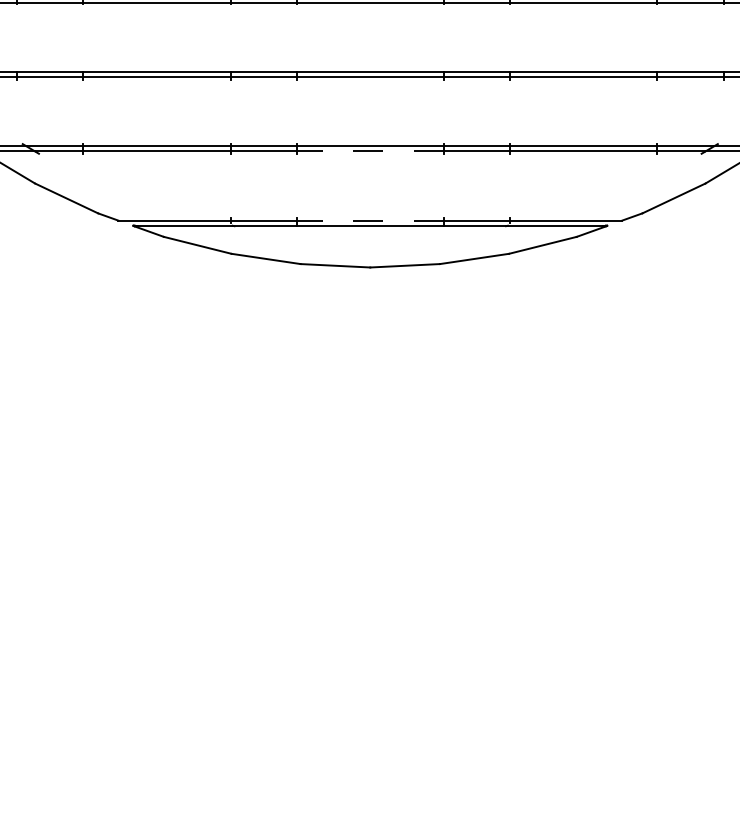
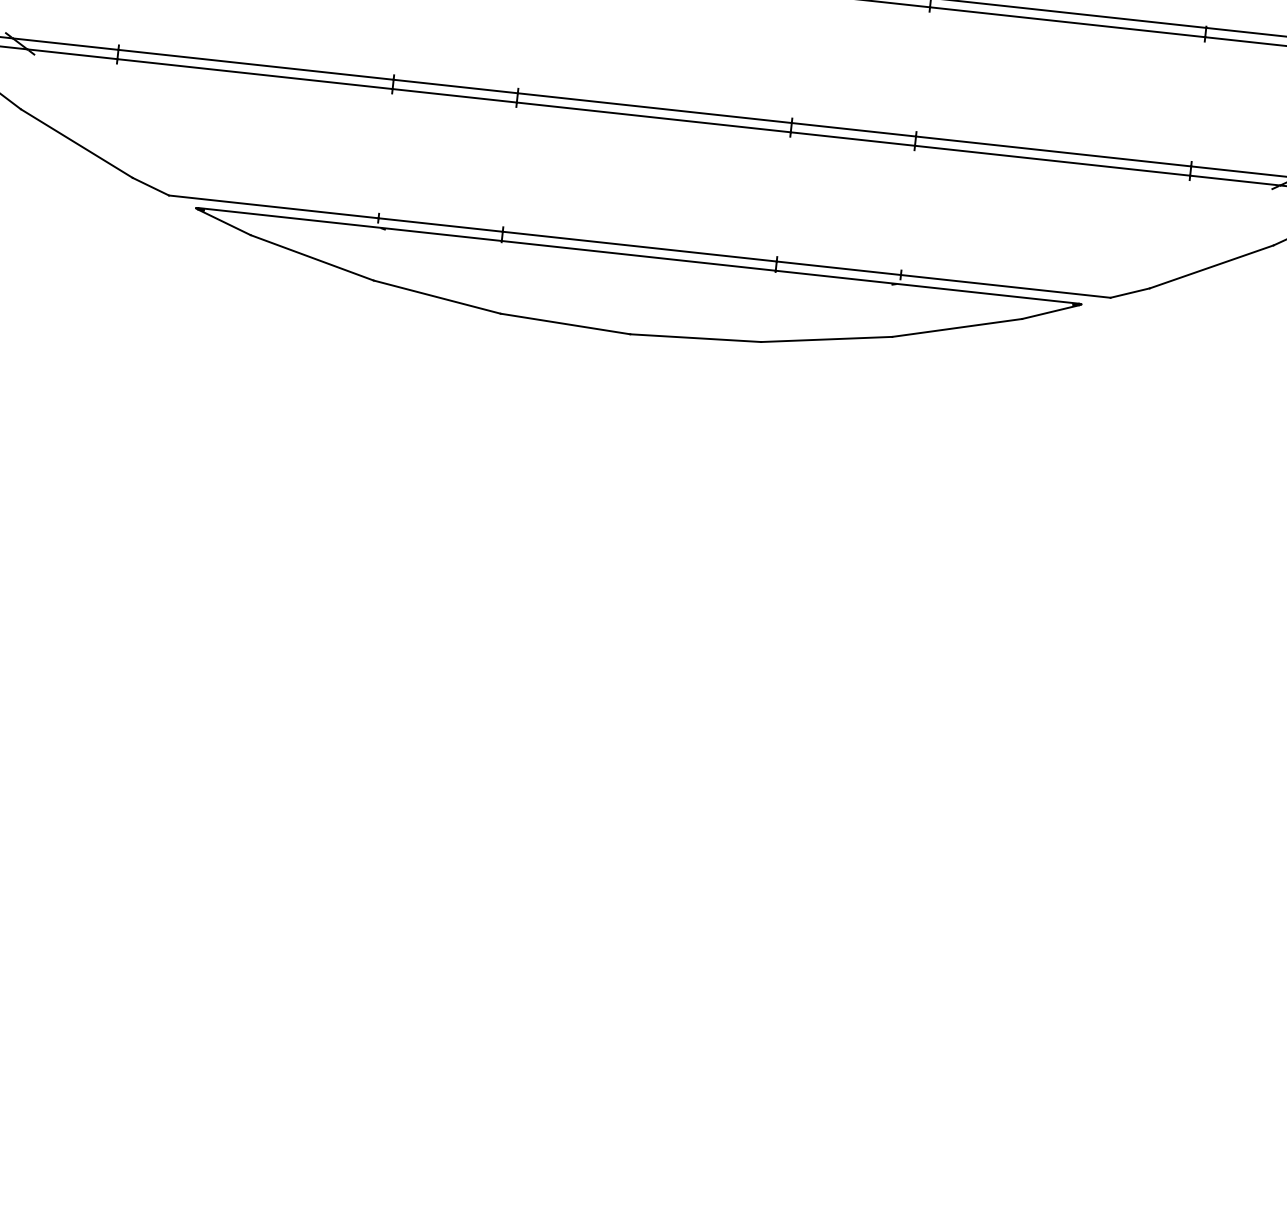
line: (369, 151) -> (652, 117), dashed -> solid
line: (369, 220) -> (638, 246), dashed -> solid

